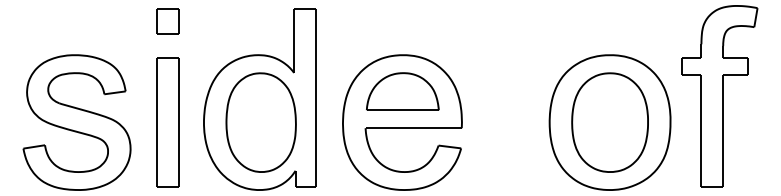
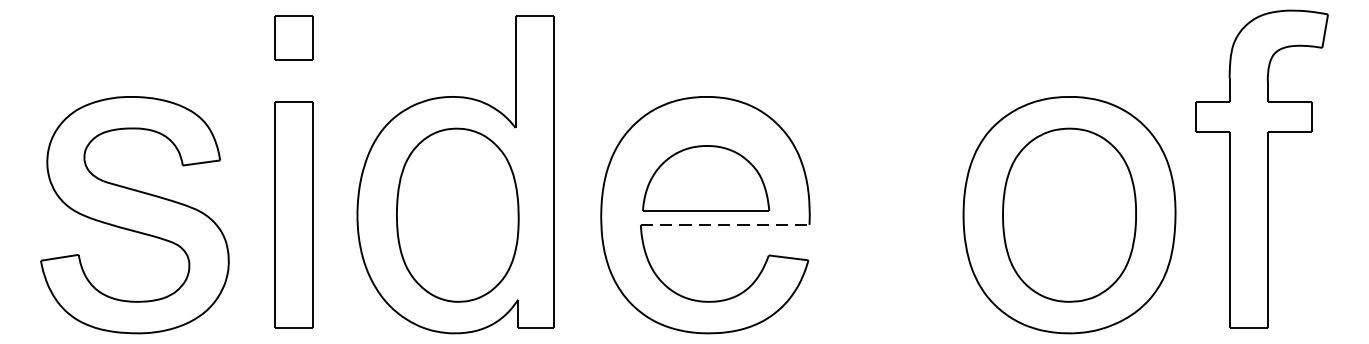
part: (402, 91) -> (705, 178), moved
line: (414, 128) -> (726, 225), solid -> dashed

